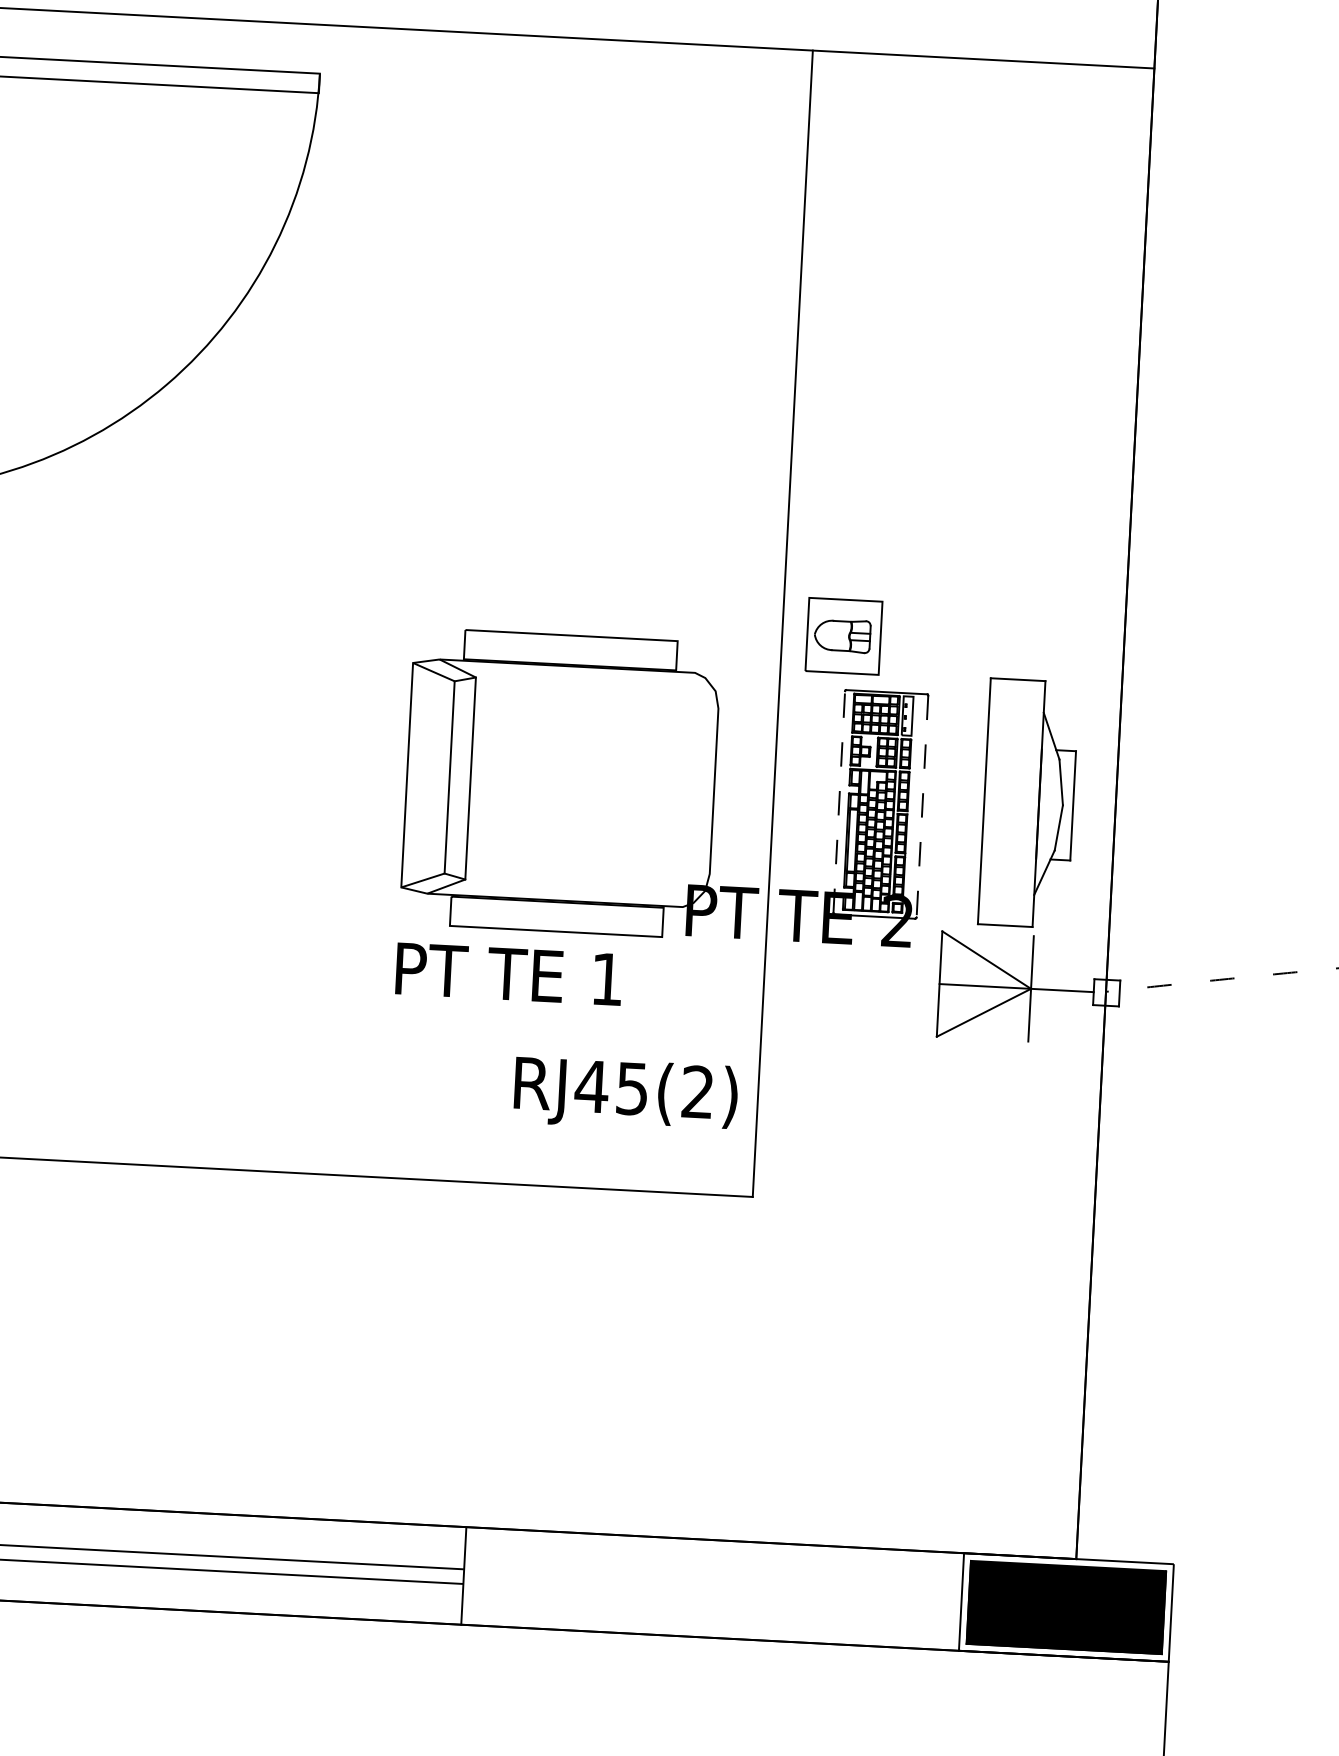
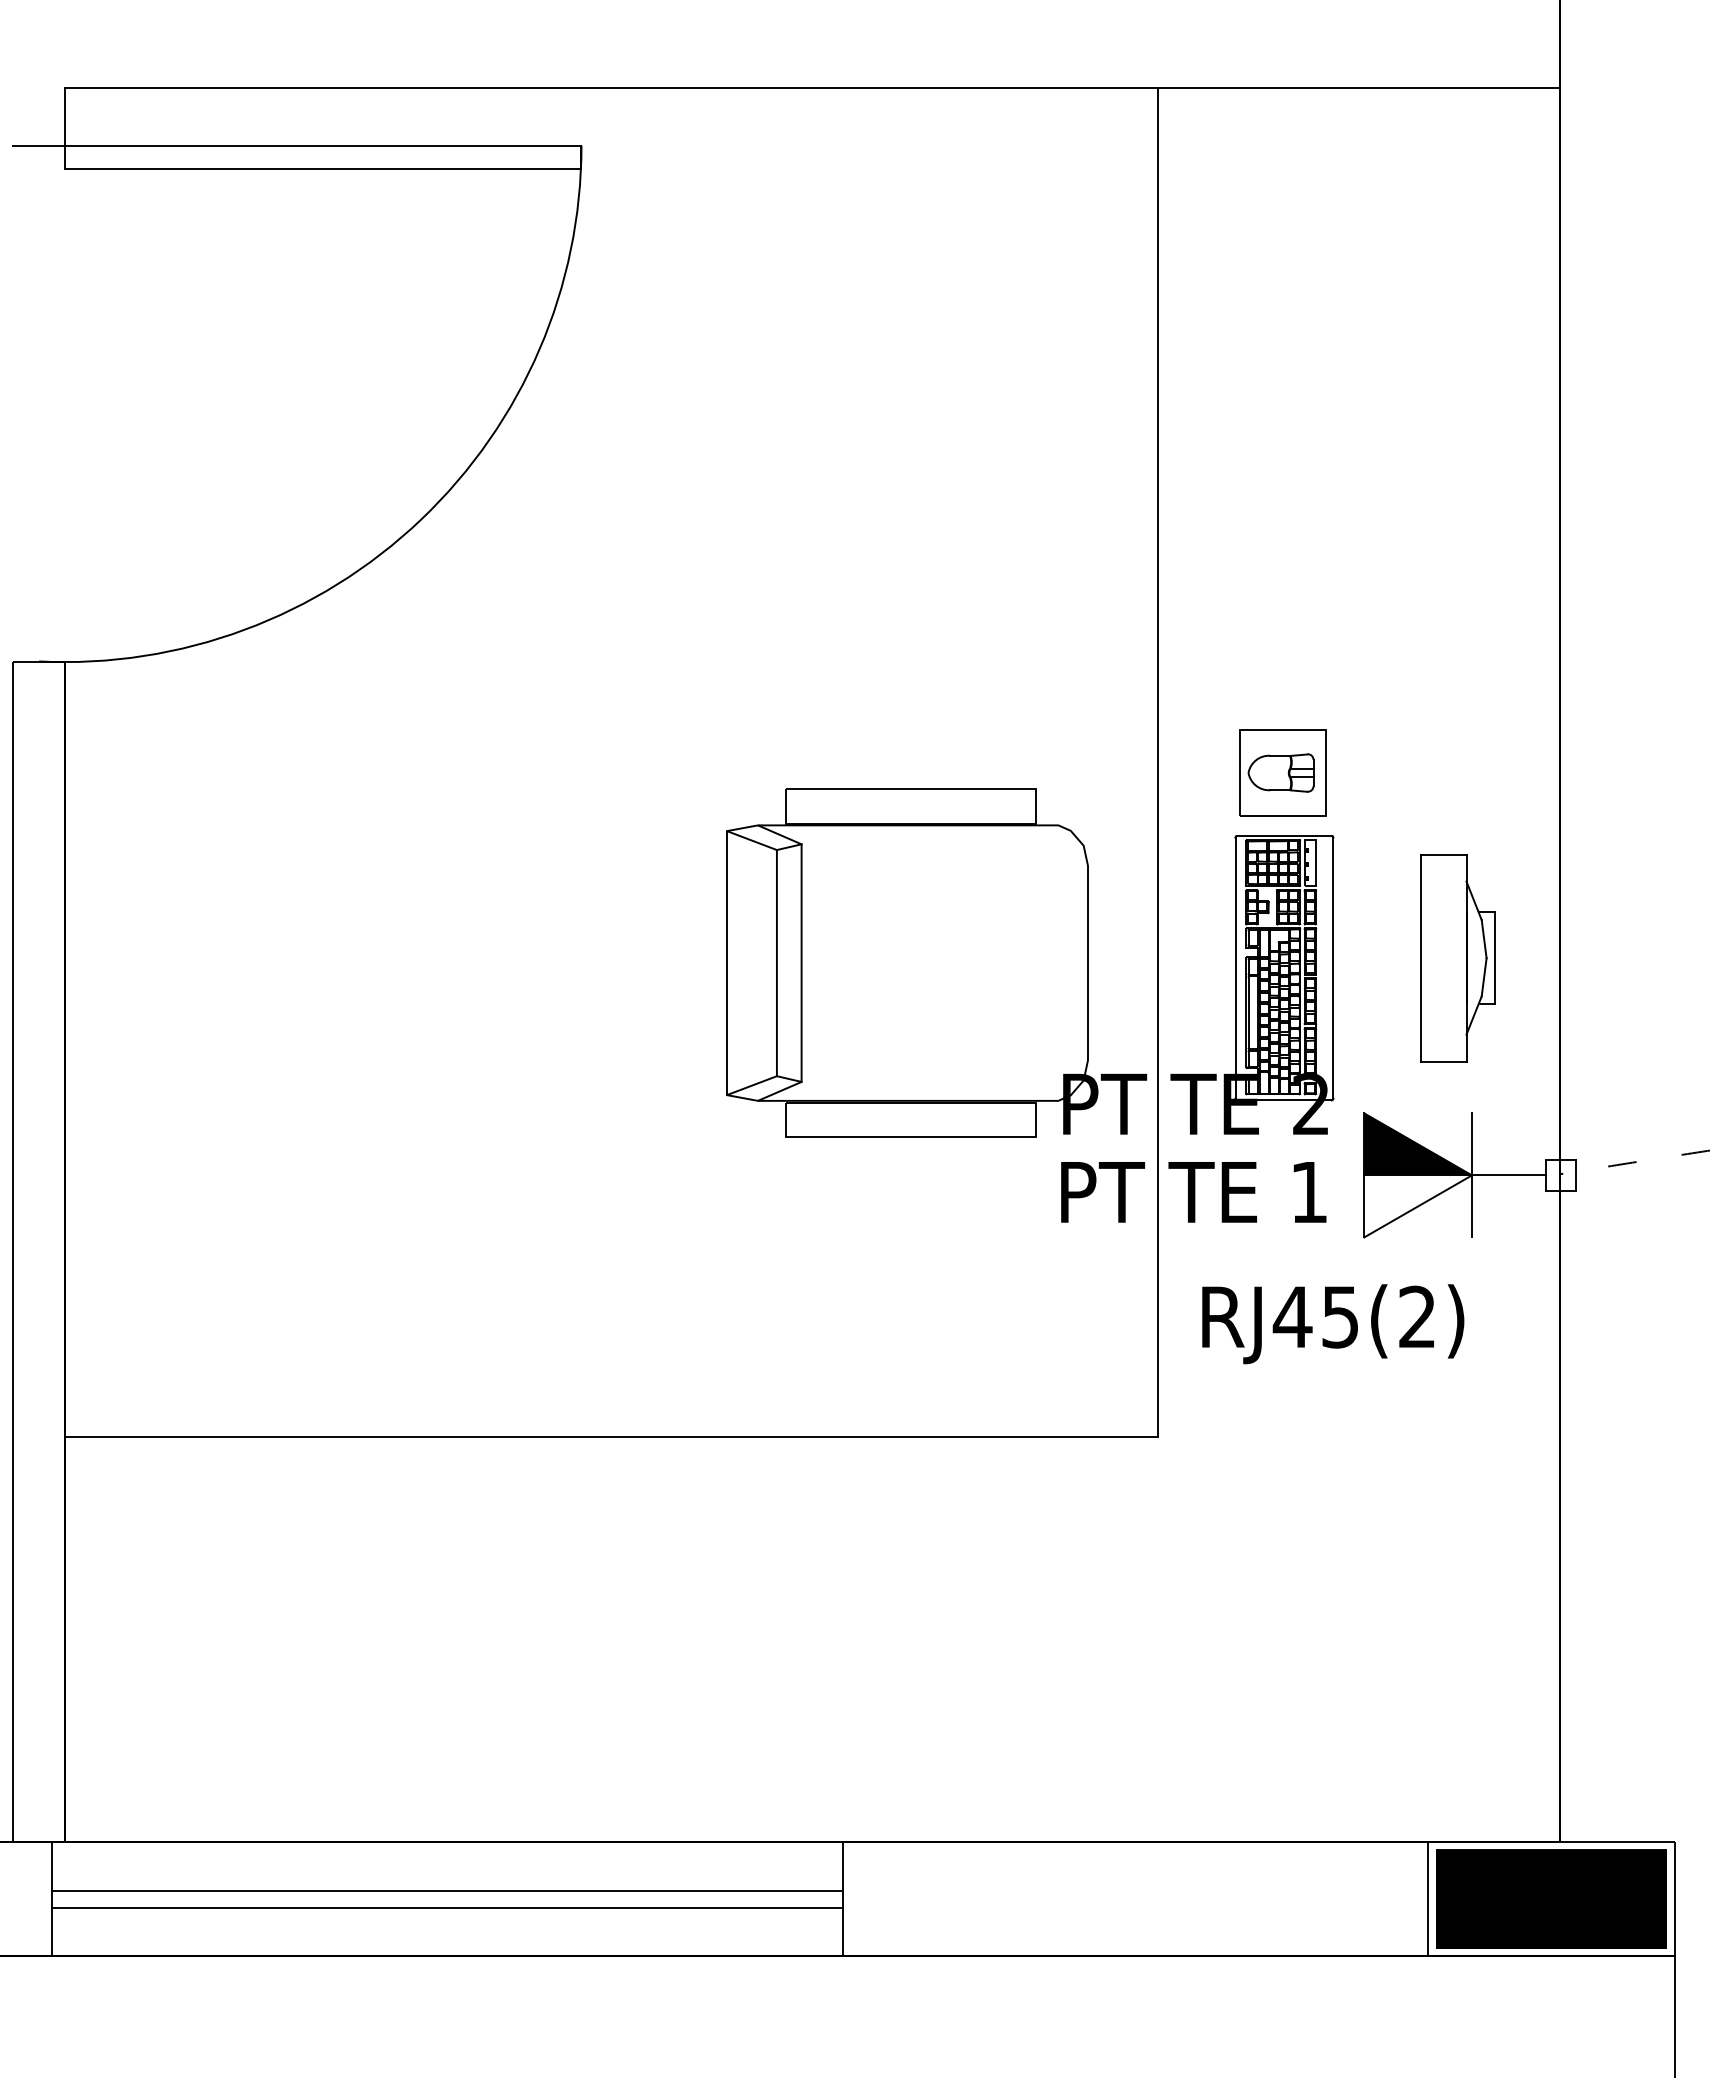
part: (843, 635) -> (1282, 772), moved
line: (839, 801) -> (1235, 967), dashed -> solid
part: (1028, 803) -> (1457, 958), size x0.71
line: (922, 806) -> (1333, 968), dashed -> solid
fill: (986, 960) -> (1417, 1144), added
text: (508, 974) -> (1193, 1192), moved
text: (626, 1094) -> (1333, 1324), moved

